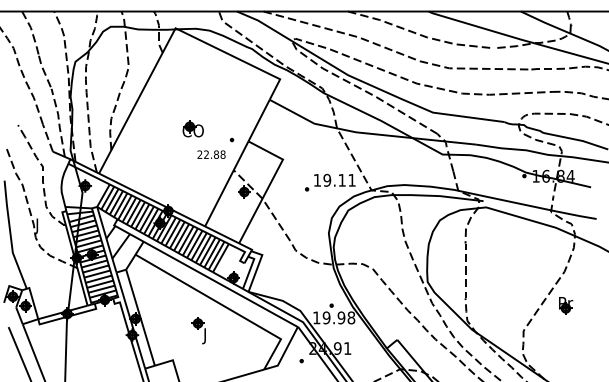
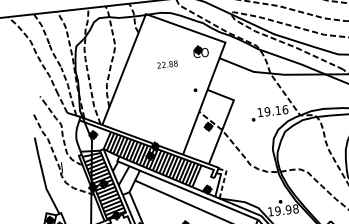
part: (192, 128) -> (200, 51), moved
text: (211, 154) -> (167, 64), moved
text: (352, 179) -> (285, 109), 19.11 -> 19.16
line: (257, 267) -> (224, 180), solid -> dashed

